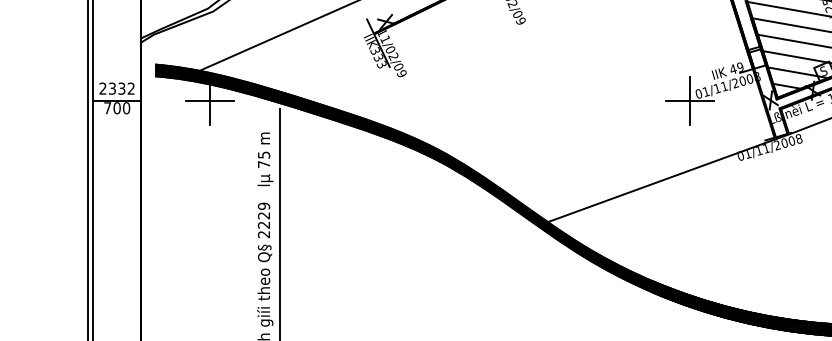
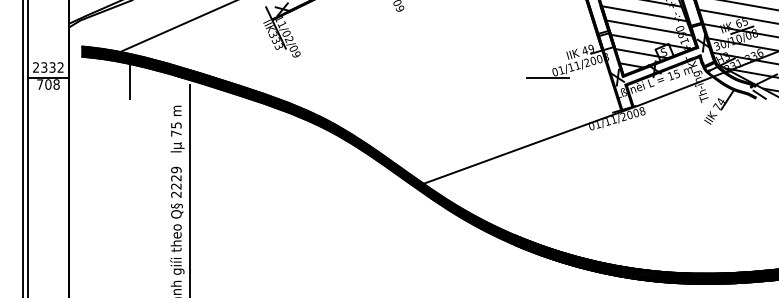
line: (210, 100) -> (129, 77), removed
line: (690, 100) -> (547, 77), removed
text: (126, 108) -> (56, 84), 700 -> 708

